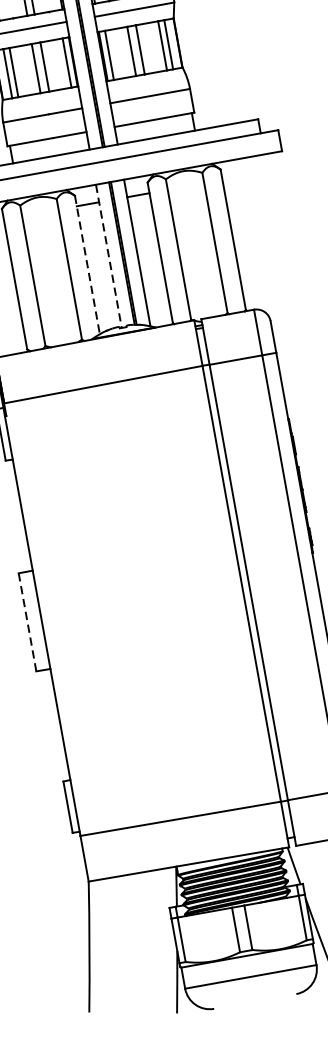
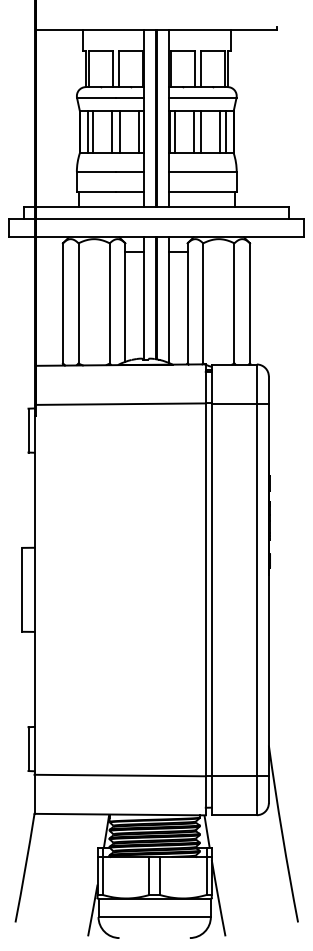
line: (109, 257) -> (144, 299), dashed -> solid
line: (87, 266) -> (125, 303), dashed -> solid
line: (27, 621) -> (22, 589), dashed -> solid

